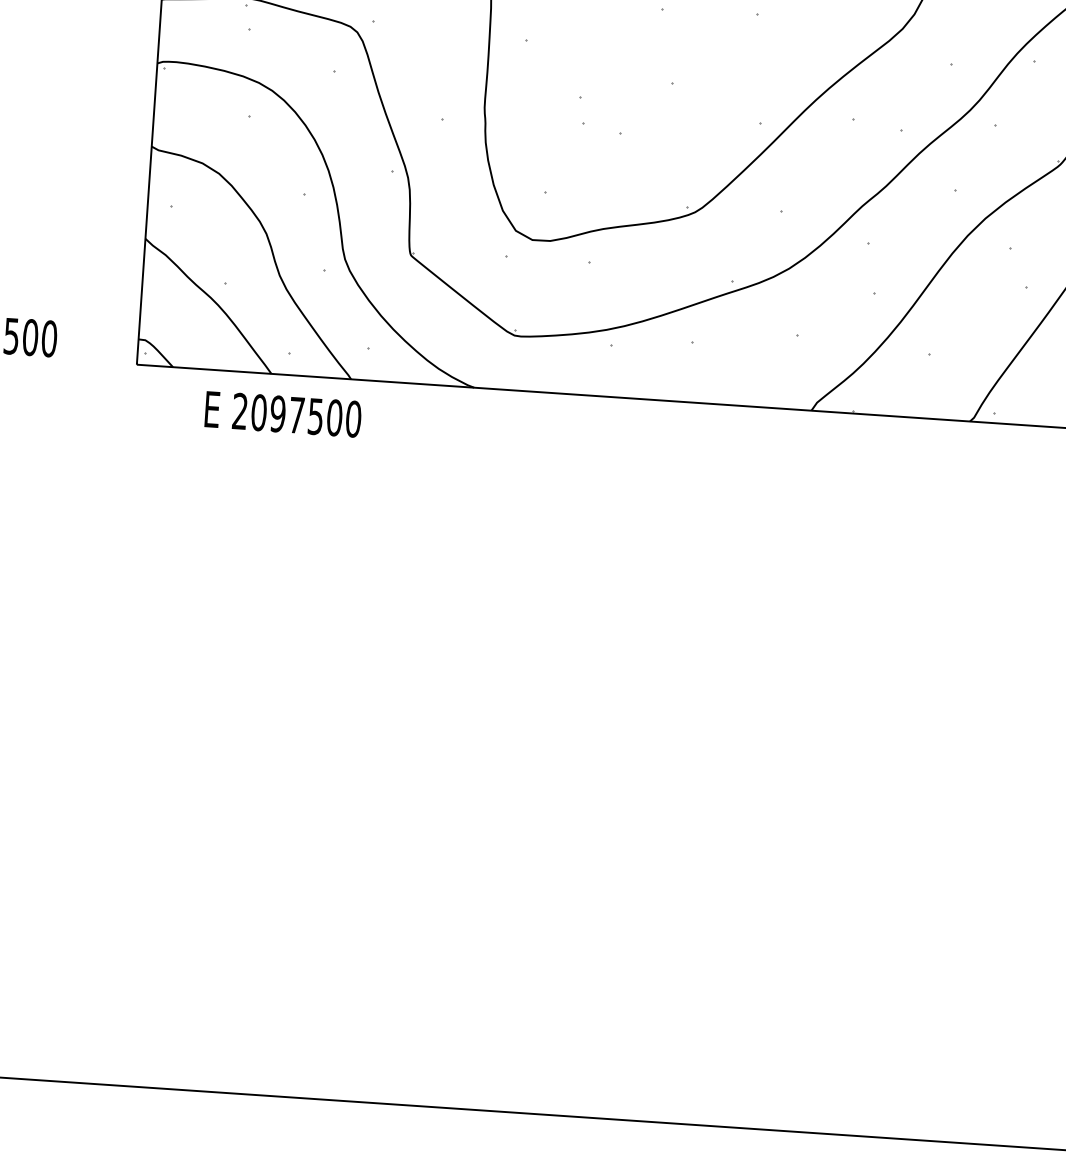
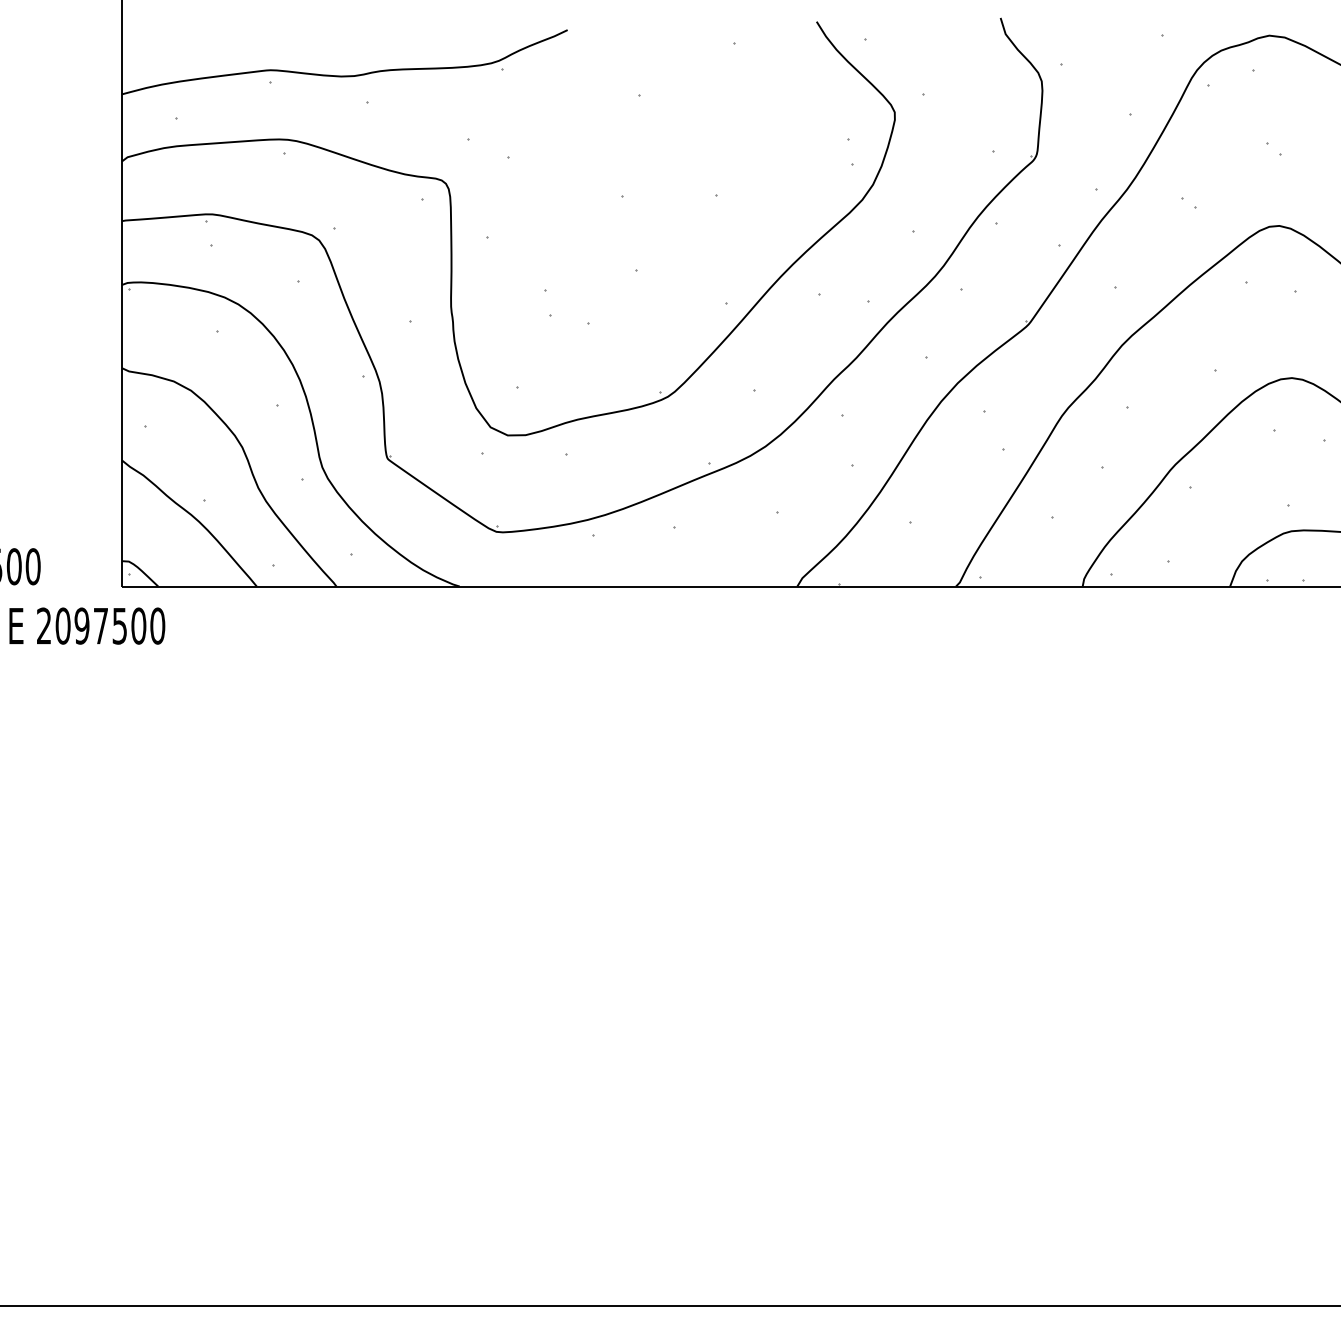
text: (283, 413) -> (87, 625), moved

